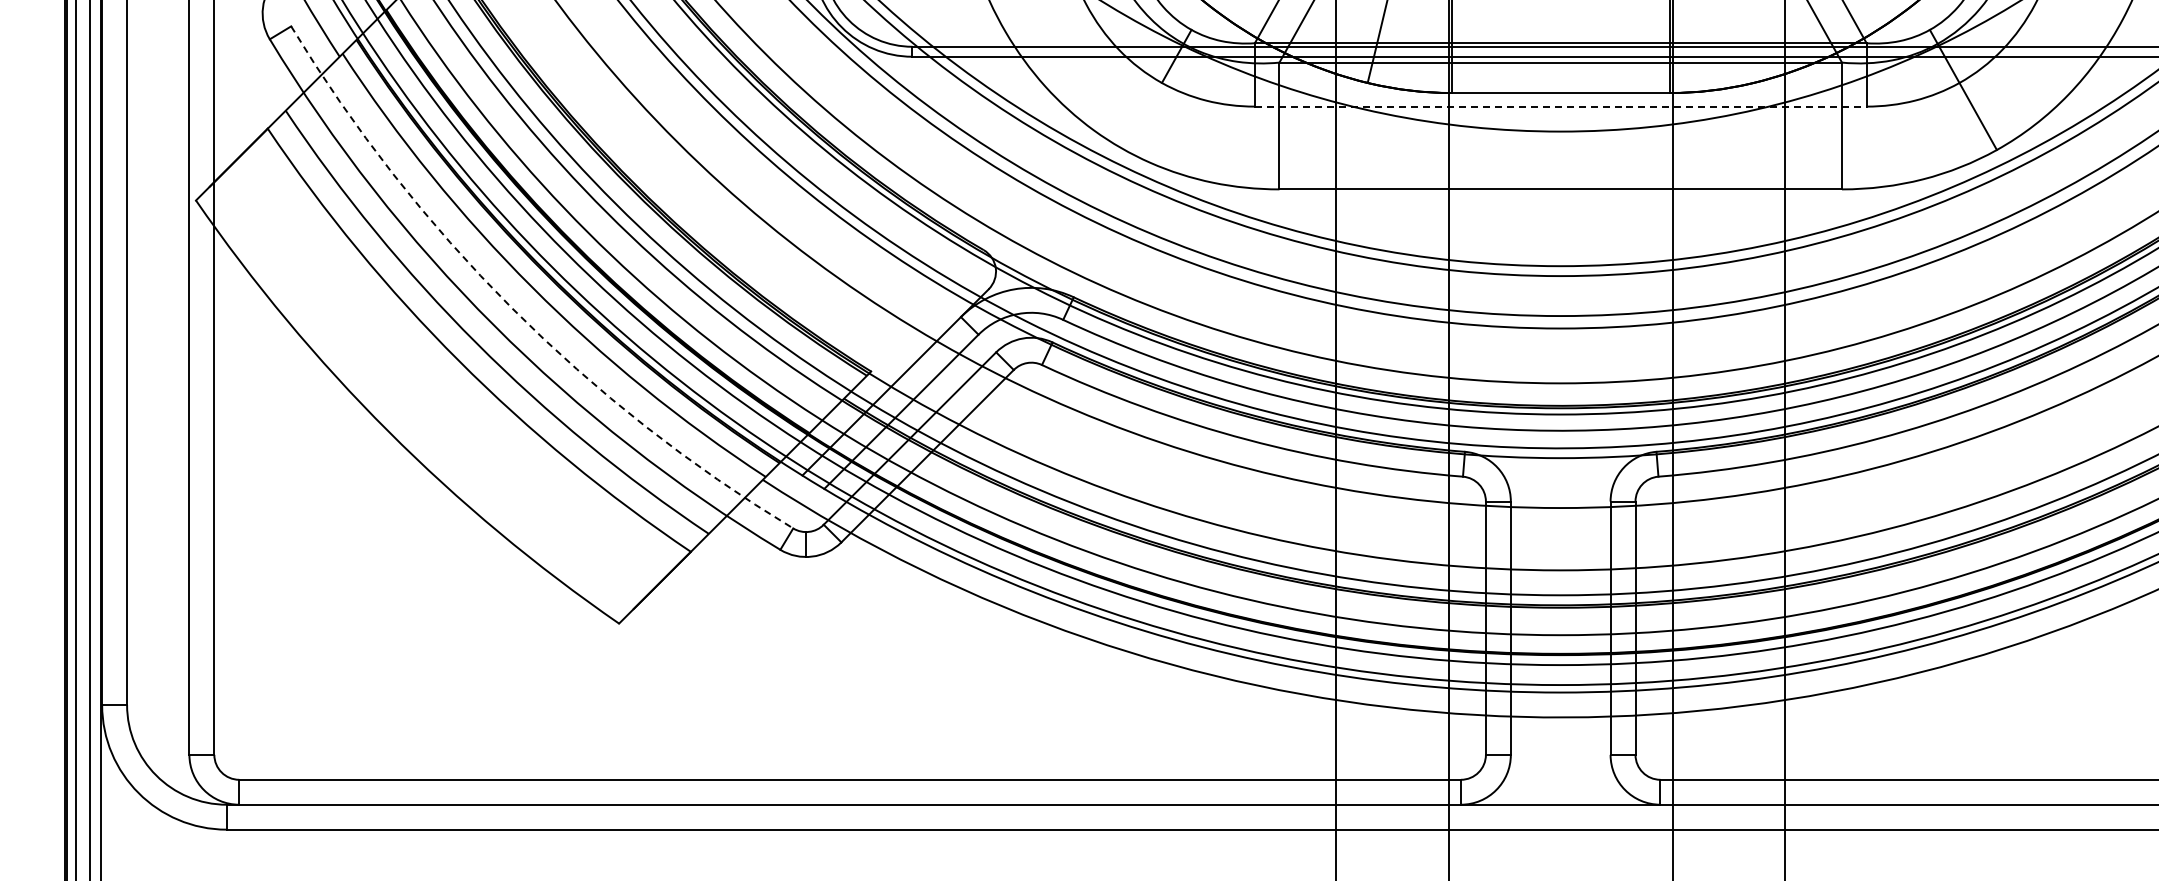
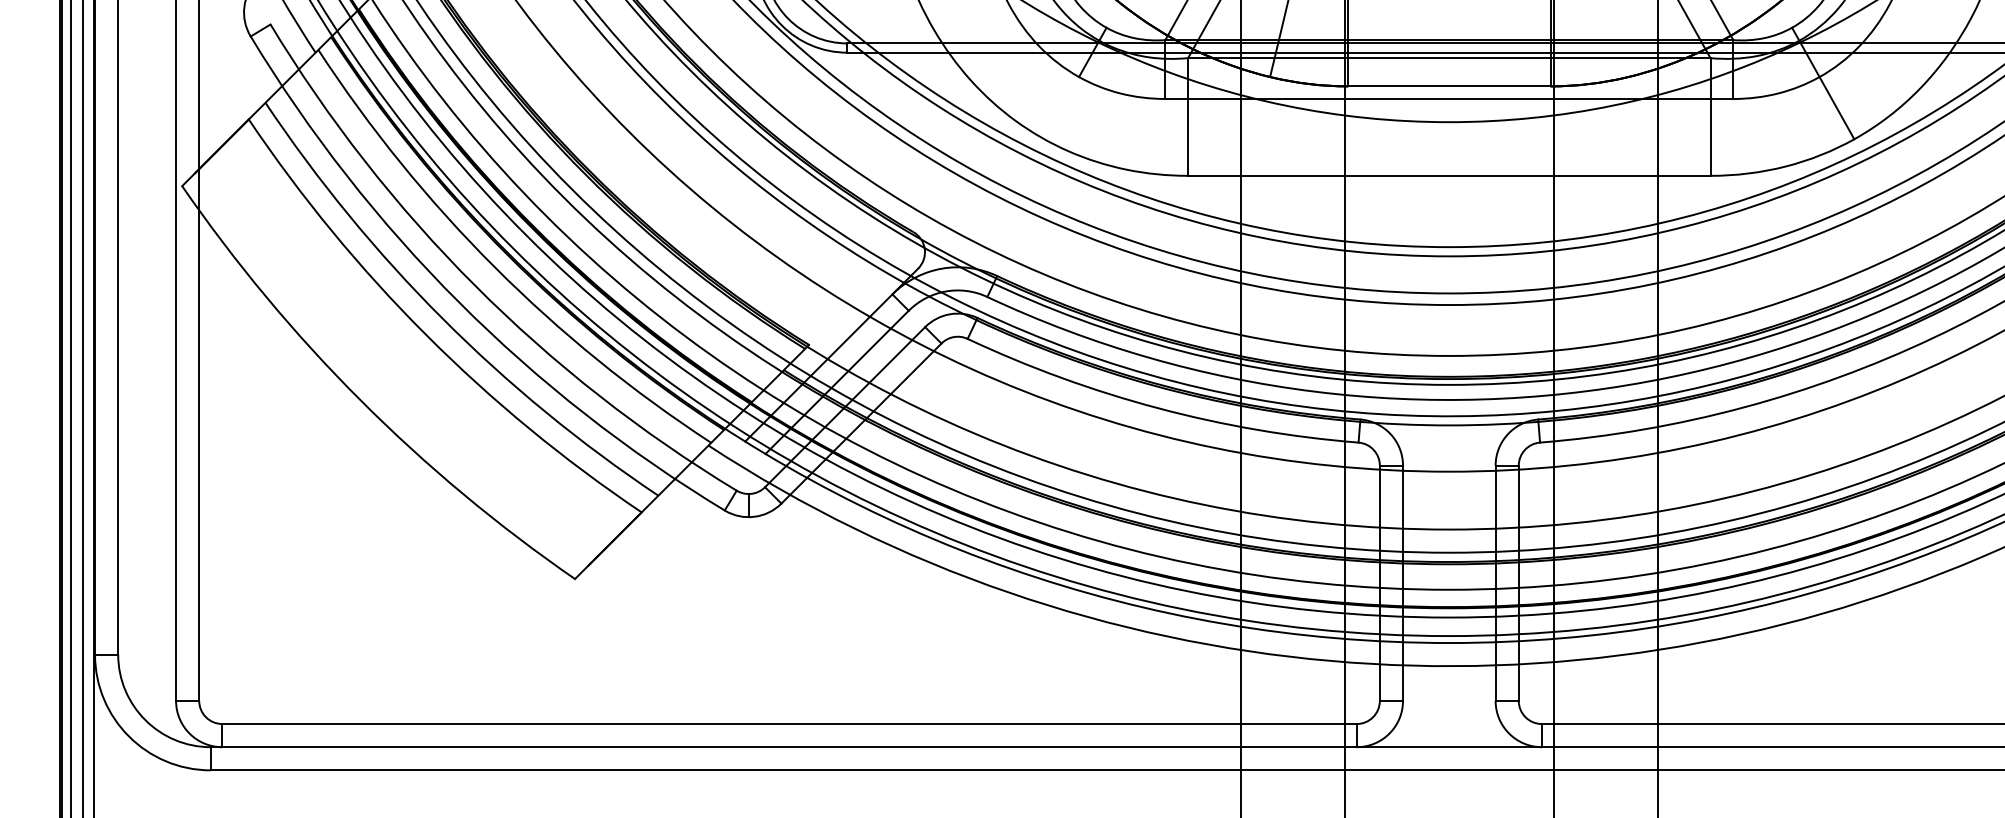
line: (1560, 106) -> (1449, 98), dashed -> solid
arc: (511, 307) -> (475, 285), dashed -> solid

